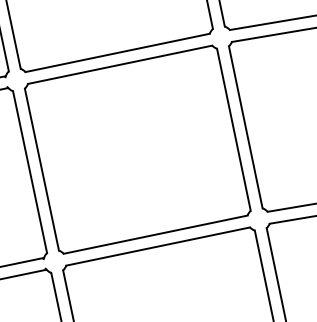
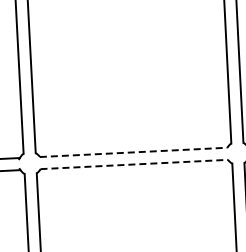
line: (155, 234) -> (133, 152), solid -> dashed
line: (158, 246) -> (134, 164), solid -> dashed

